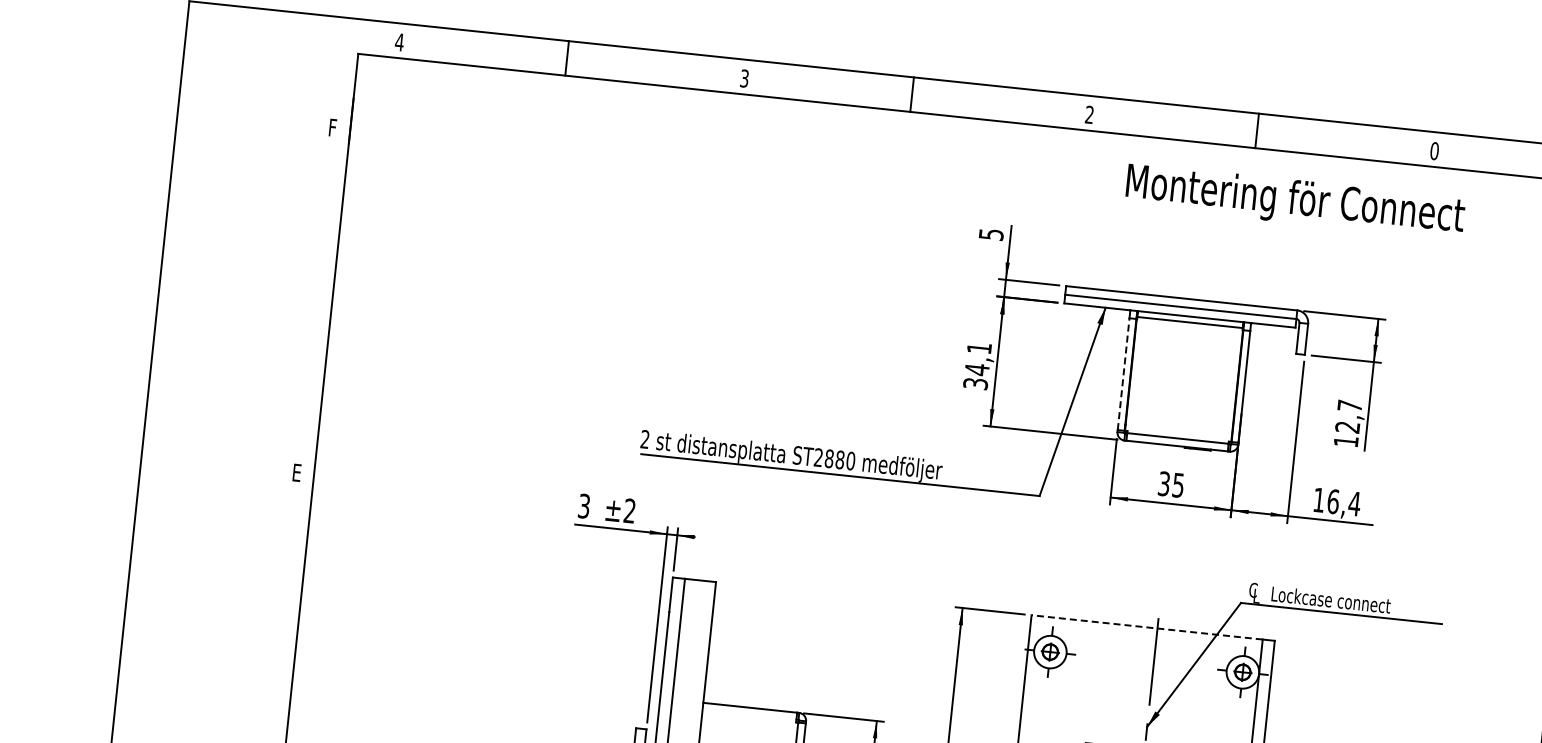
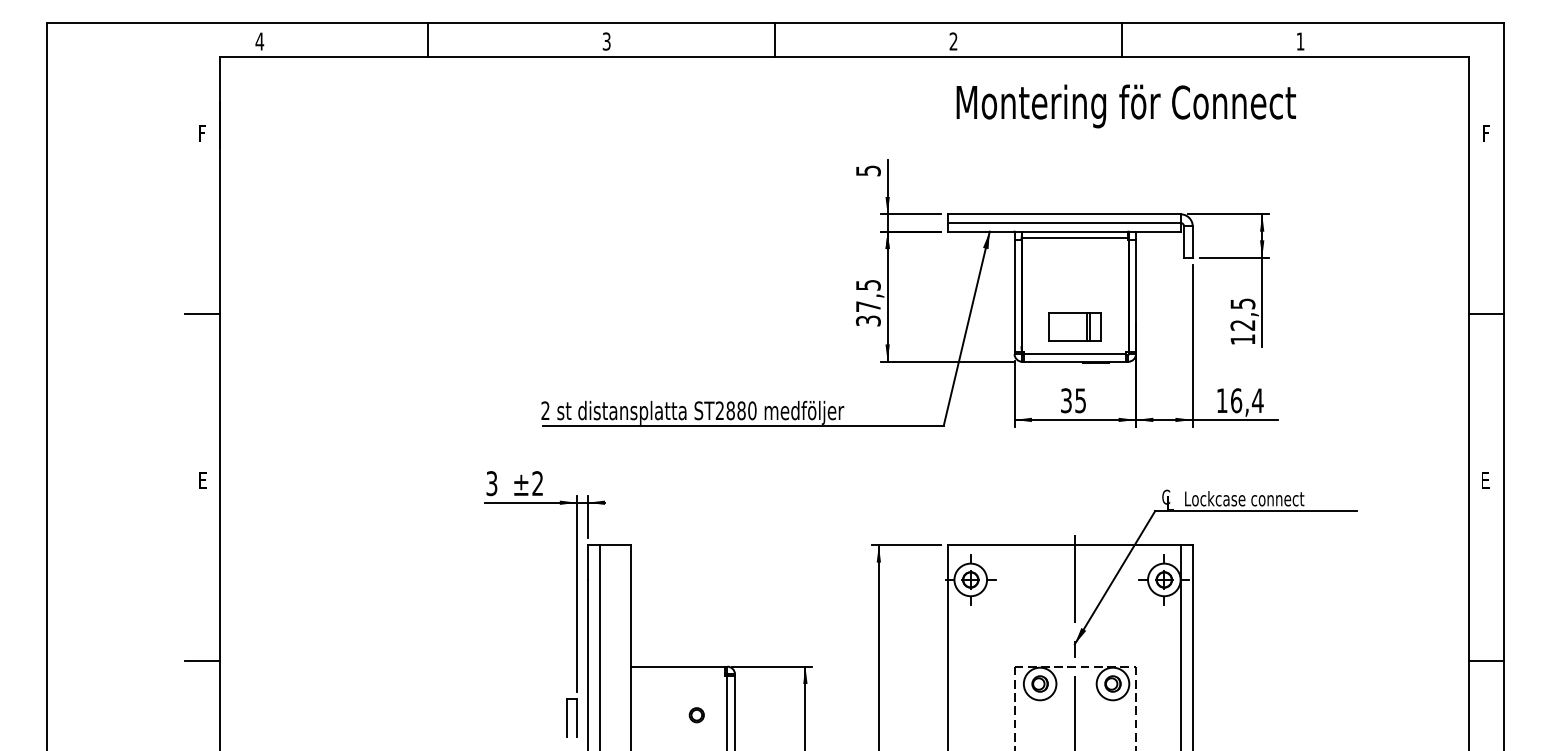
text: (1434, 151) -> (1300, 41), 0 -> 1
text: (1294, 201) -> (1125, 106), moved
line: (314, 307) -> (202, 314), added
text: (978, 359) -> (868, 296), 34,1 -> 37,5
line: (1123, 373) -> (1014, 295), dashed -> solid
text: (1349, 405) -> (1242, 303), 12,7 -> 12,5
part: (1180, 410) -> (1074, 326), added
line: (1146, 627) -> (1063, 545), dashed -> solid
line: (277, 651) -> (202, 660), added

